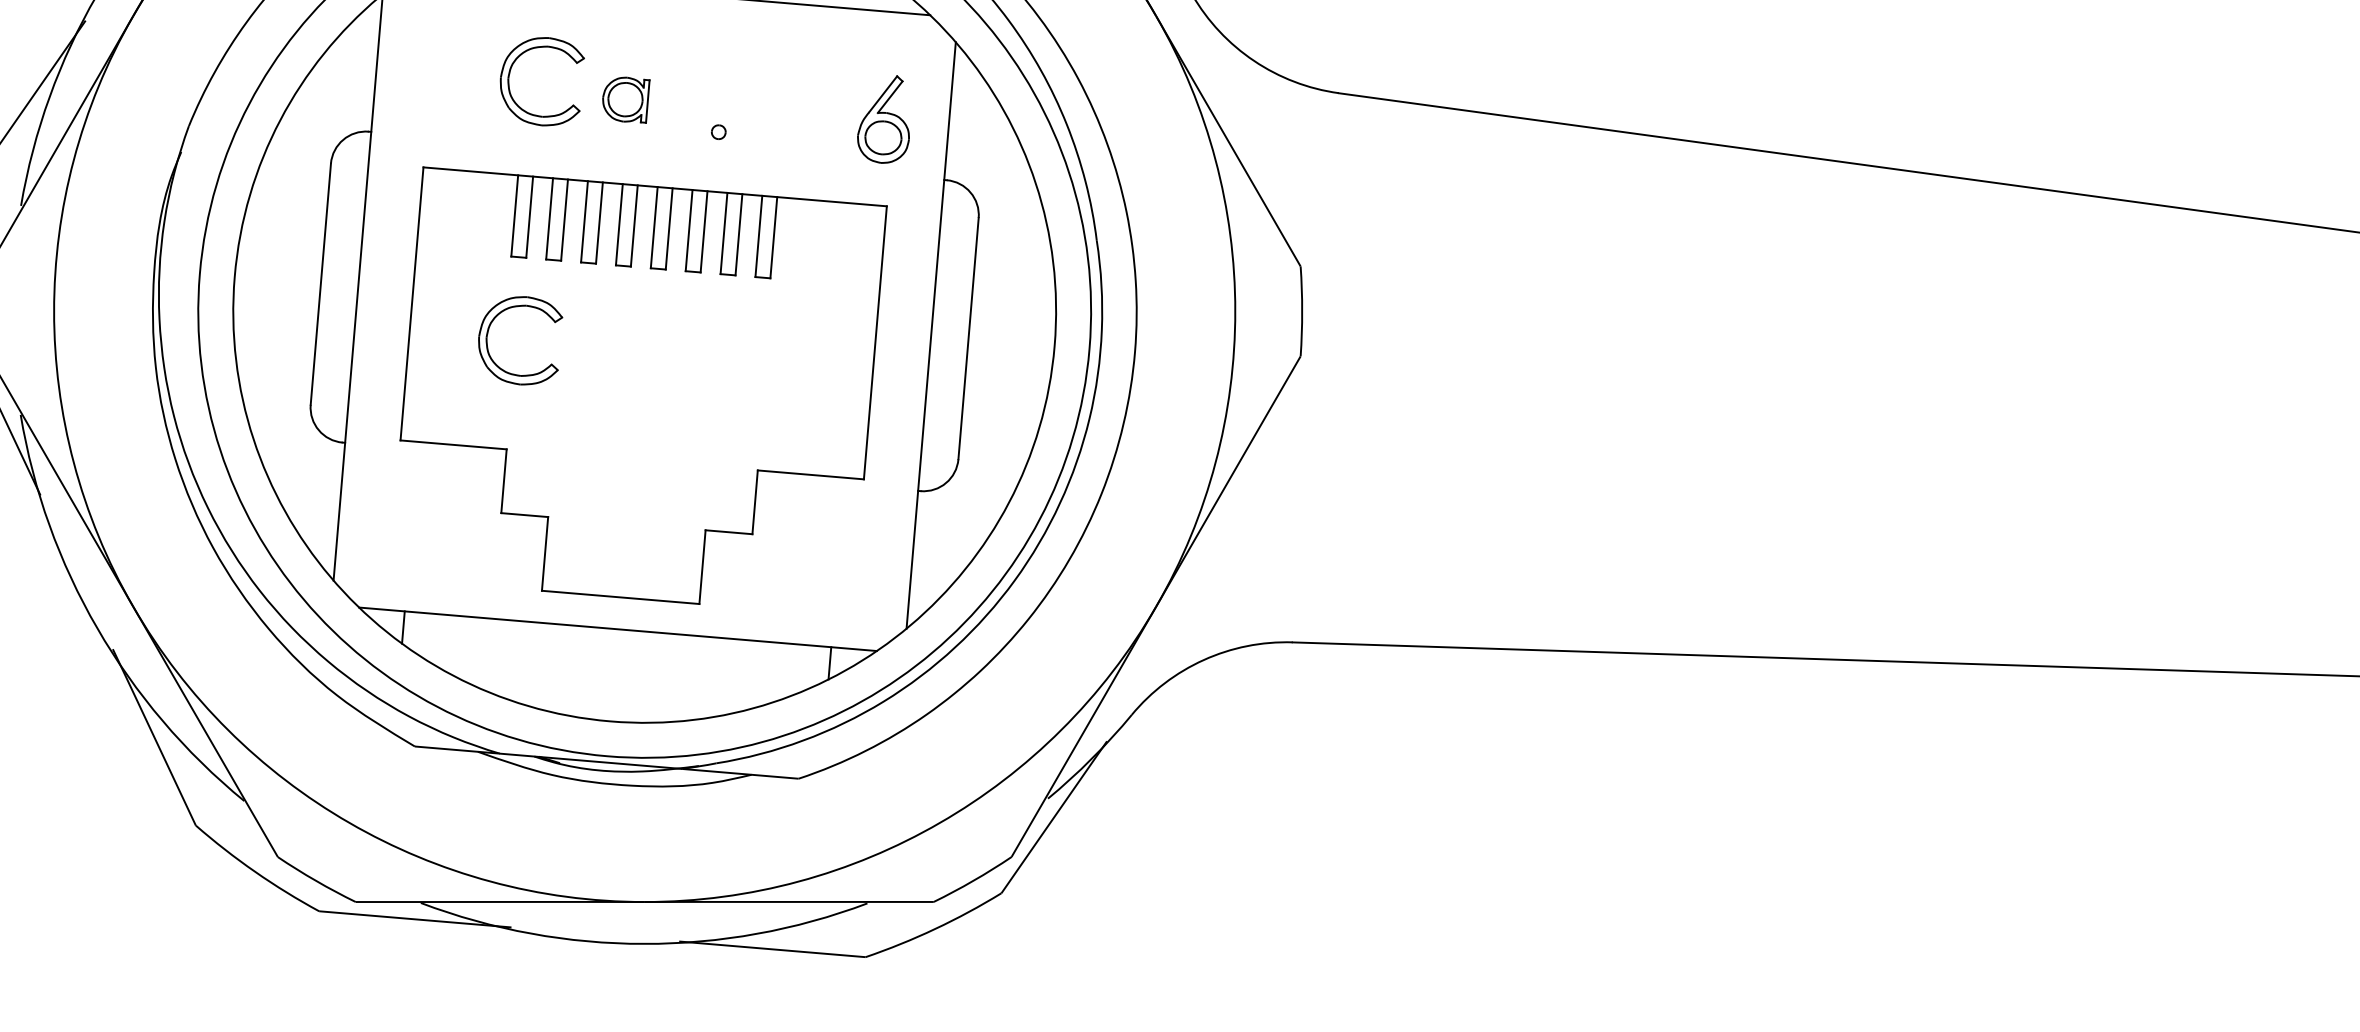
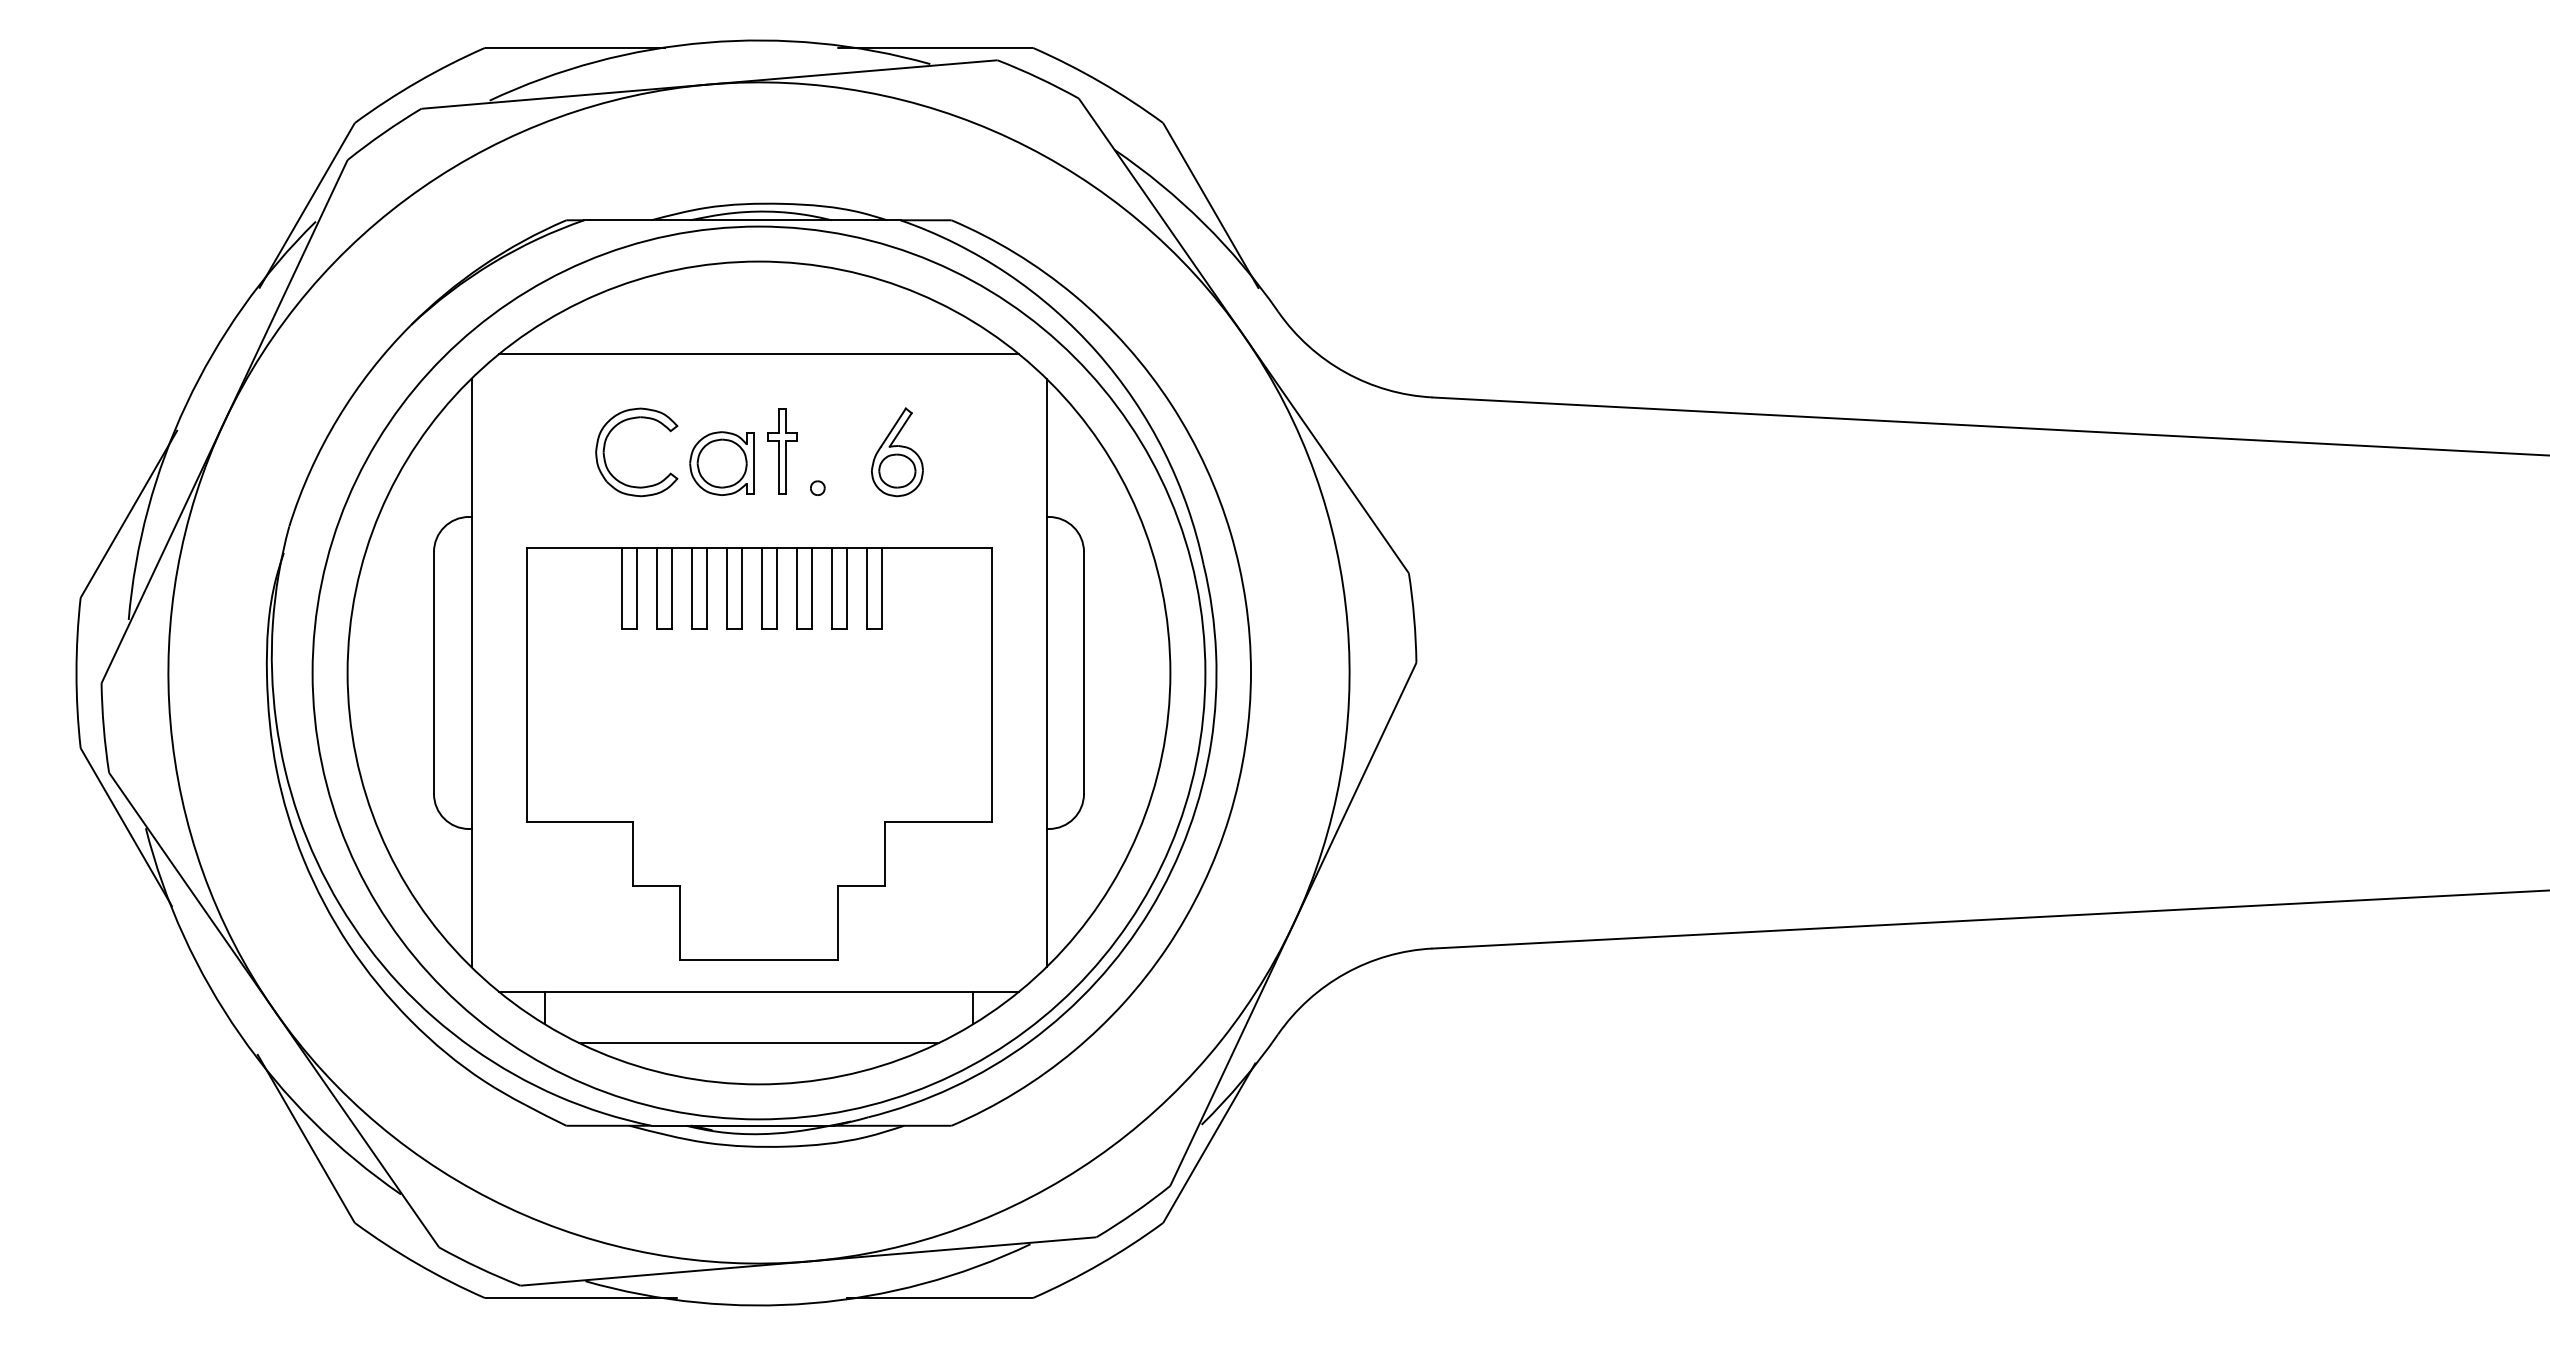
part: (686, 92) -> (782, 451), added
part: (624, 99) -> (721, 463), size x1.43
part: (885, 119) -> (897, 452), moved
part: (488, 332) -> (605, 707), removed
line: (613, 679) -> (758, 1042), added

